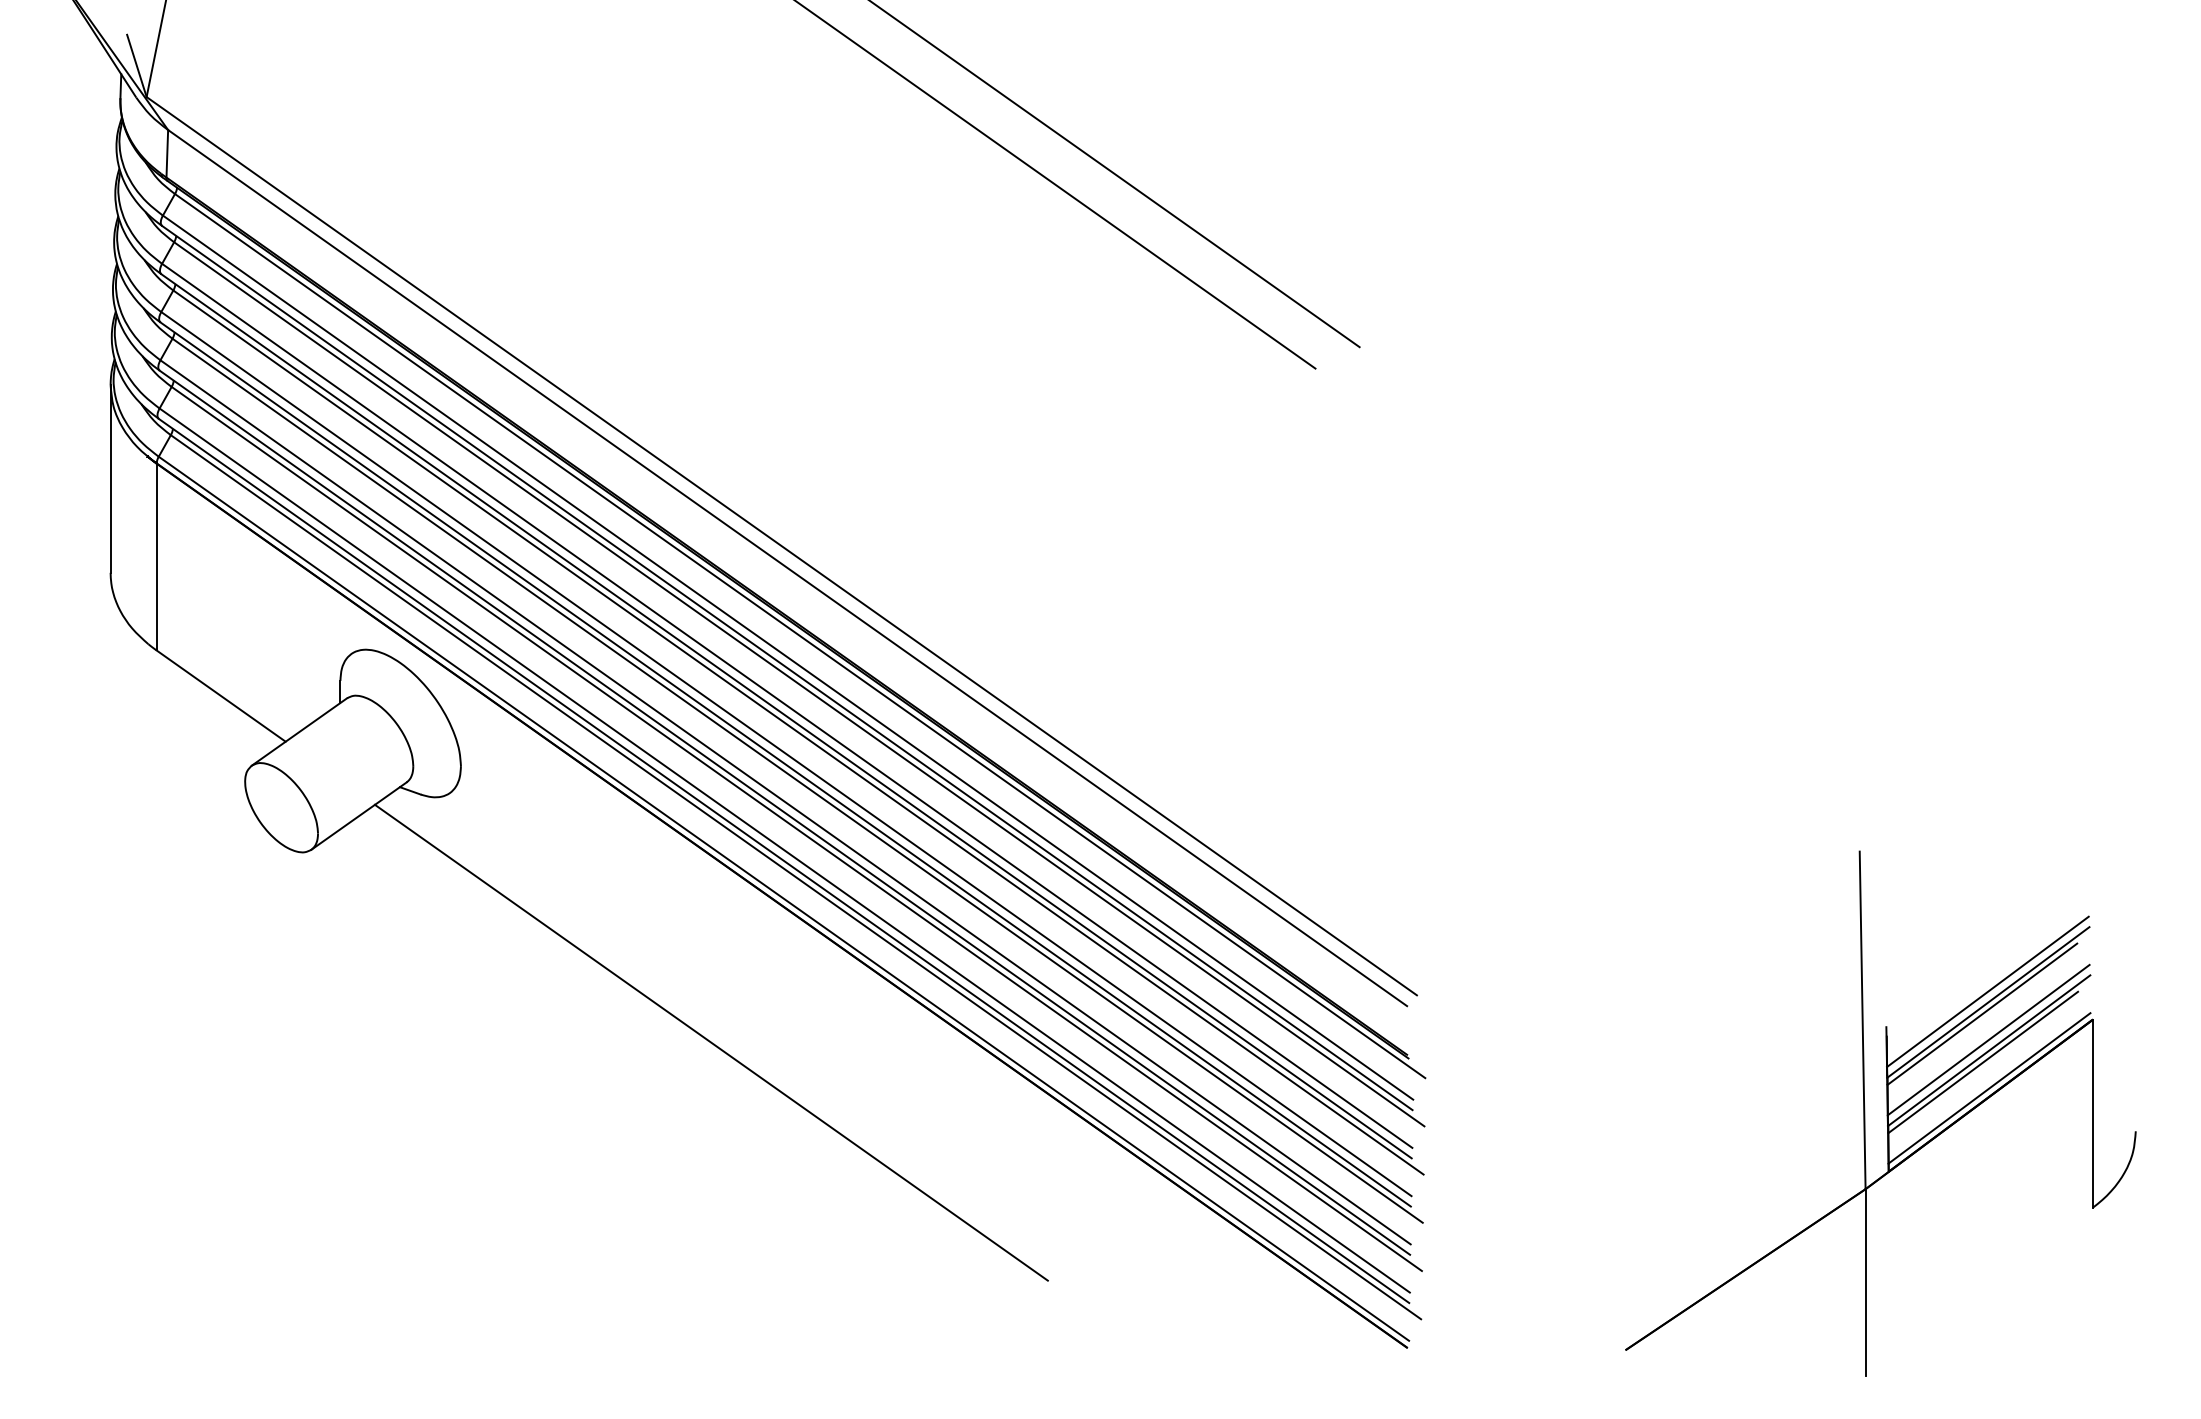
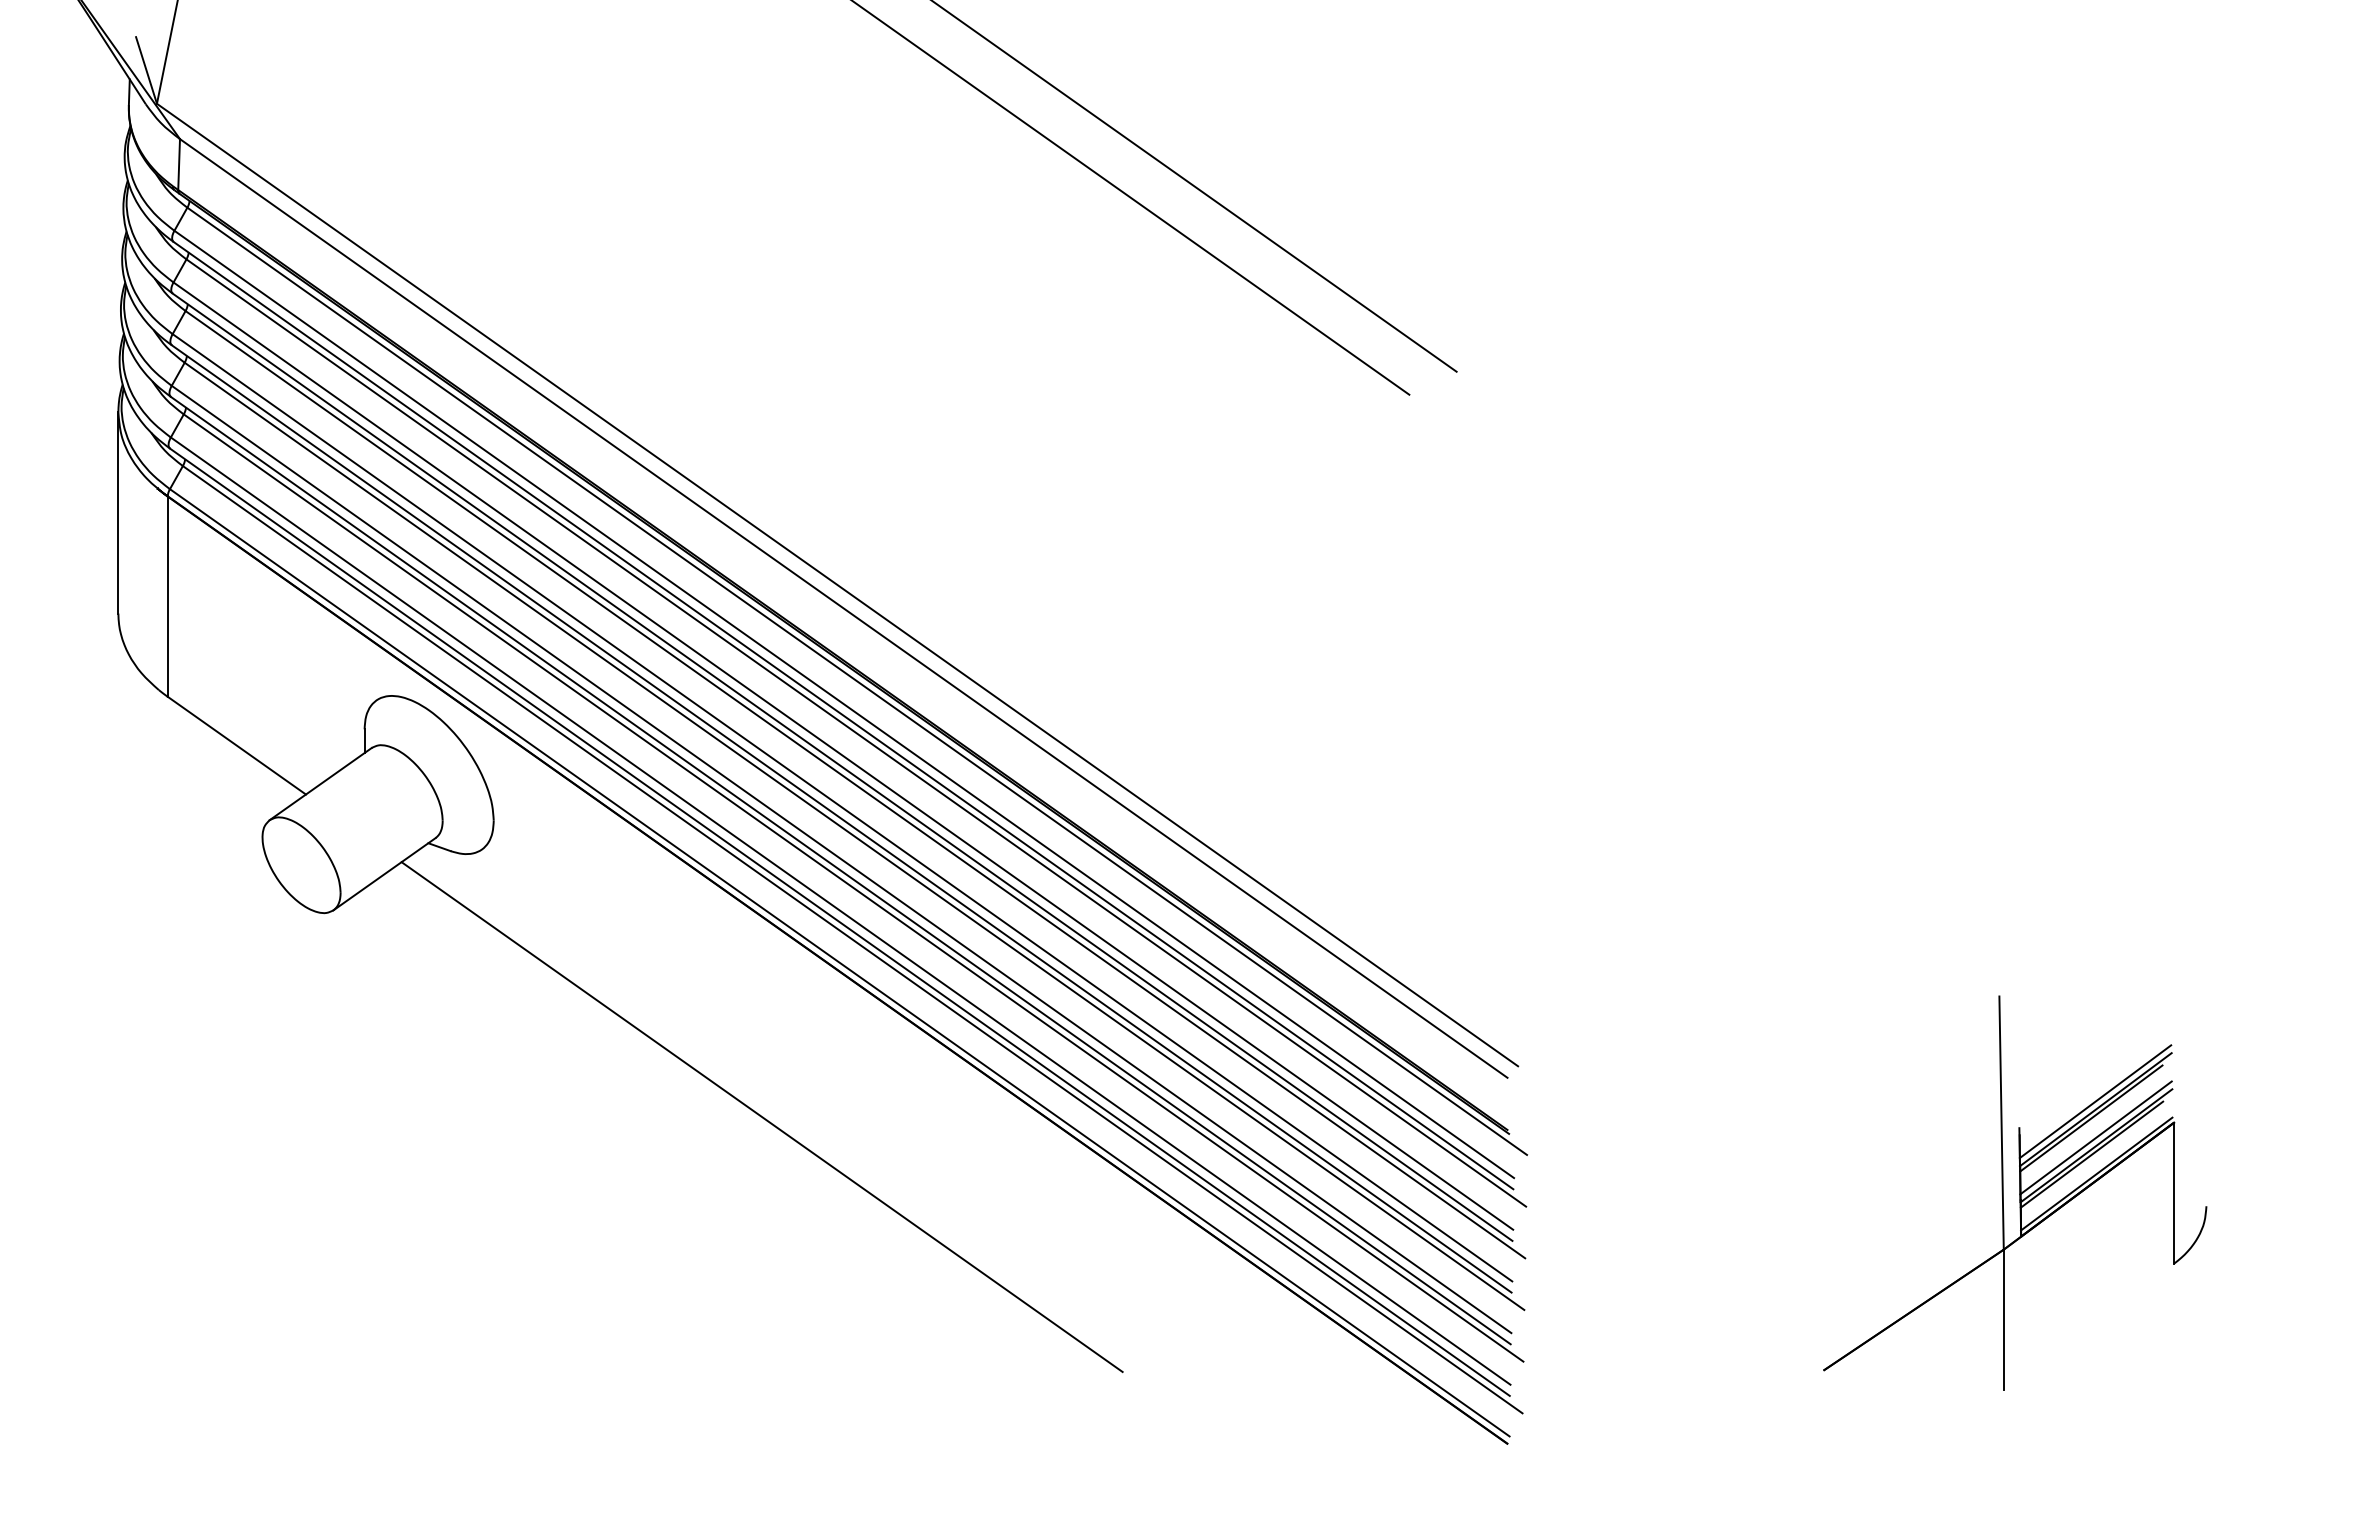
part: (1881, 1113) -> (2015, 1192), size x0.7

